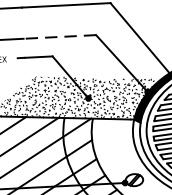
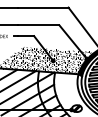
line: (59, 37) -> (38, 25), dashed -> solid

